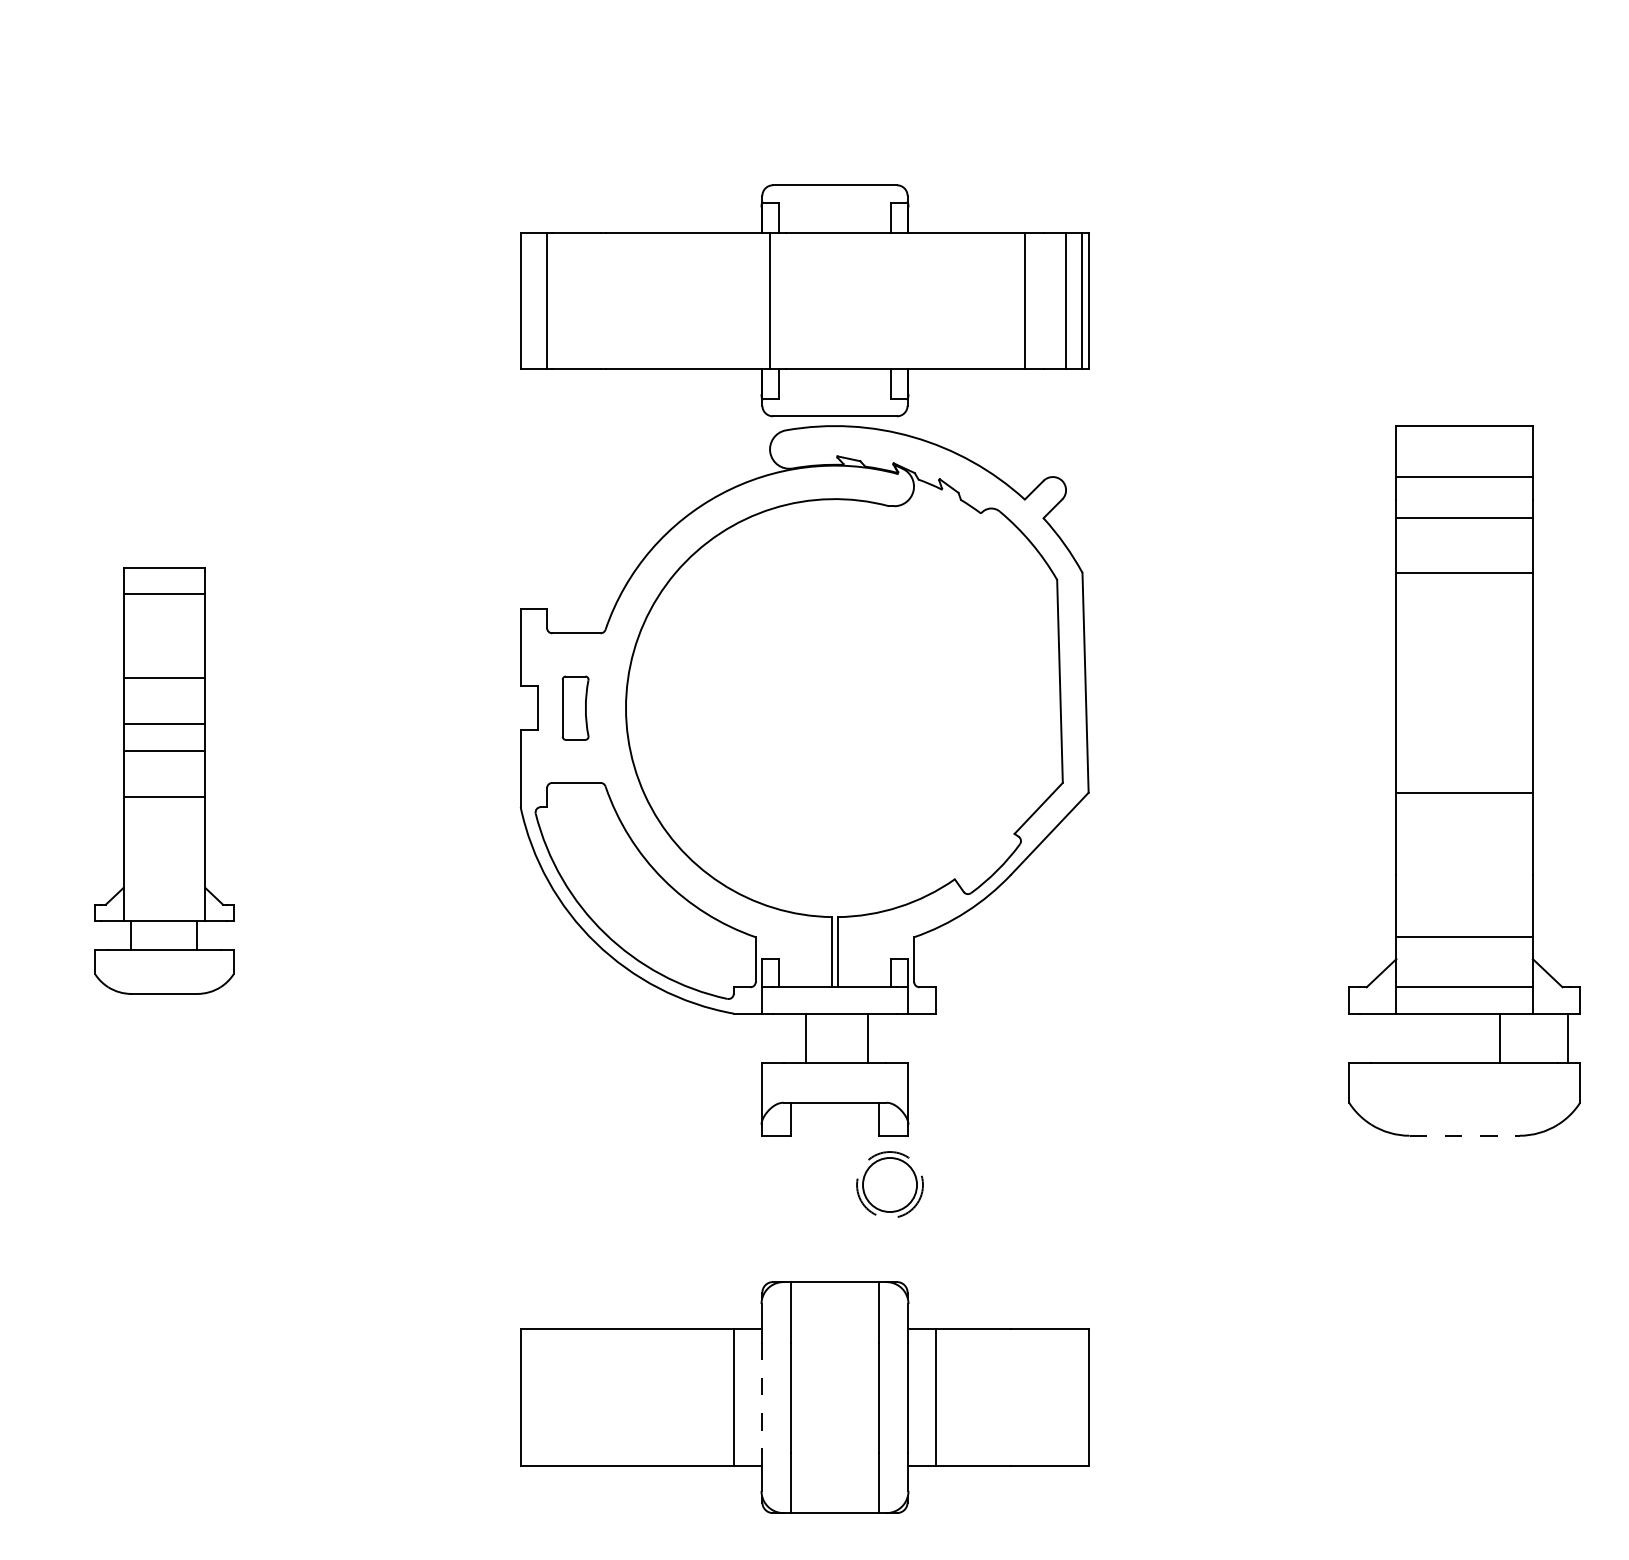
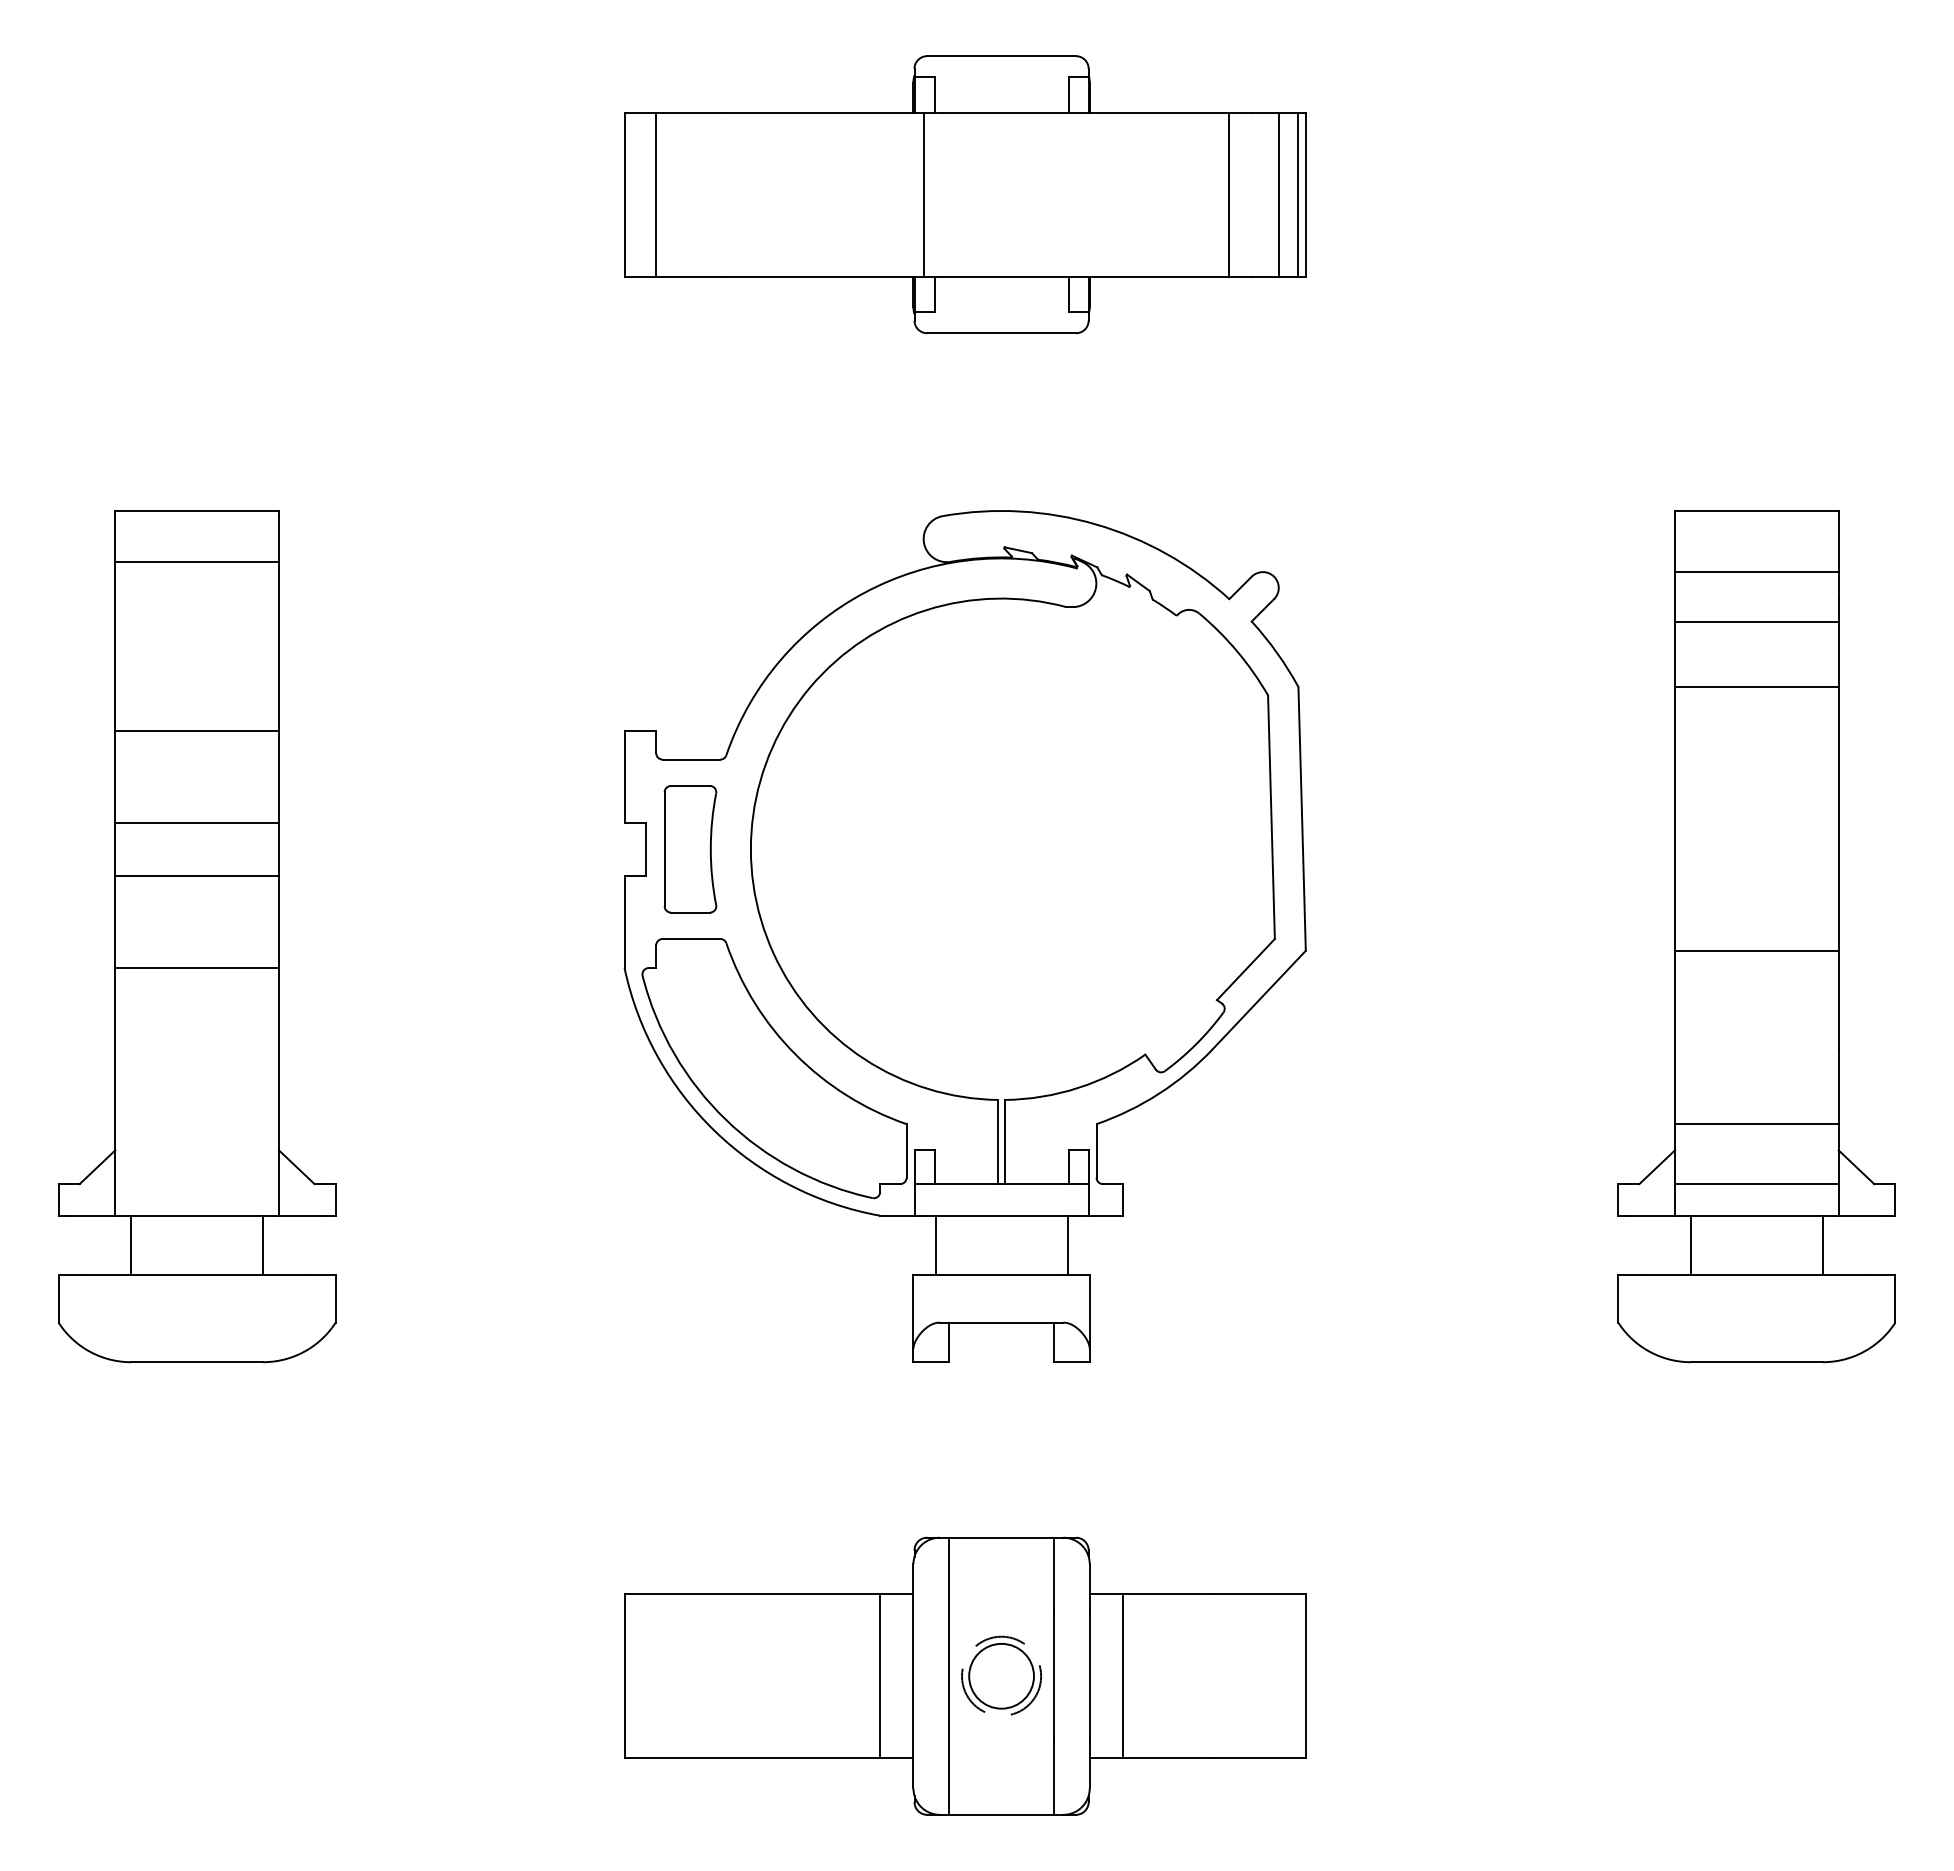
part: (804, 300) -> (965, 194), moved
part: (575, 708) -> (690, 849), size x1.67
part: (164, 780) -> (197, 936), size x1.67
line: (805, 1038) -> (1067, 1245), moved
line: (867, 1038) -> (935, 1245), moved
line: (1499, 1038) -> (1690, 1245), moved
line: (1567, 1038) -> (1822, 1245), moved
line: (1464, 1135) -> (1756, 1362), dashed -> solid
part: (889, 1184) -> (1001, 1675), moved
line: (761, 1397) -> (913, 1676), dashed -> solid

